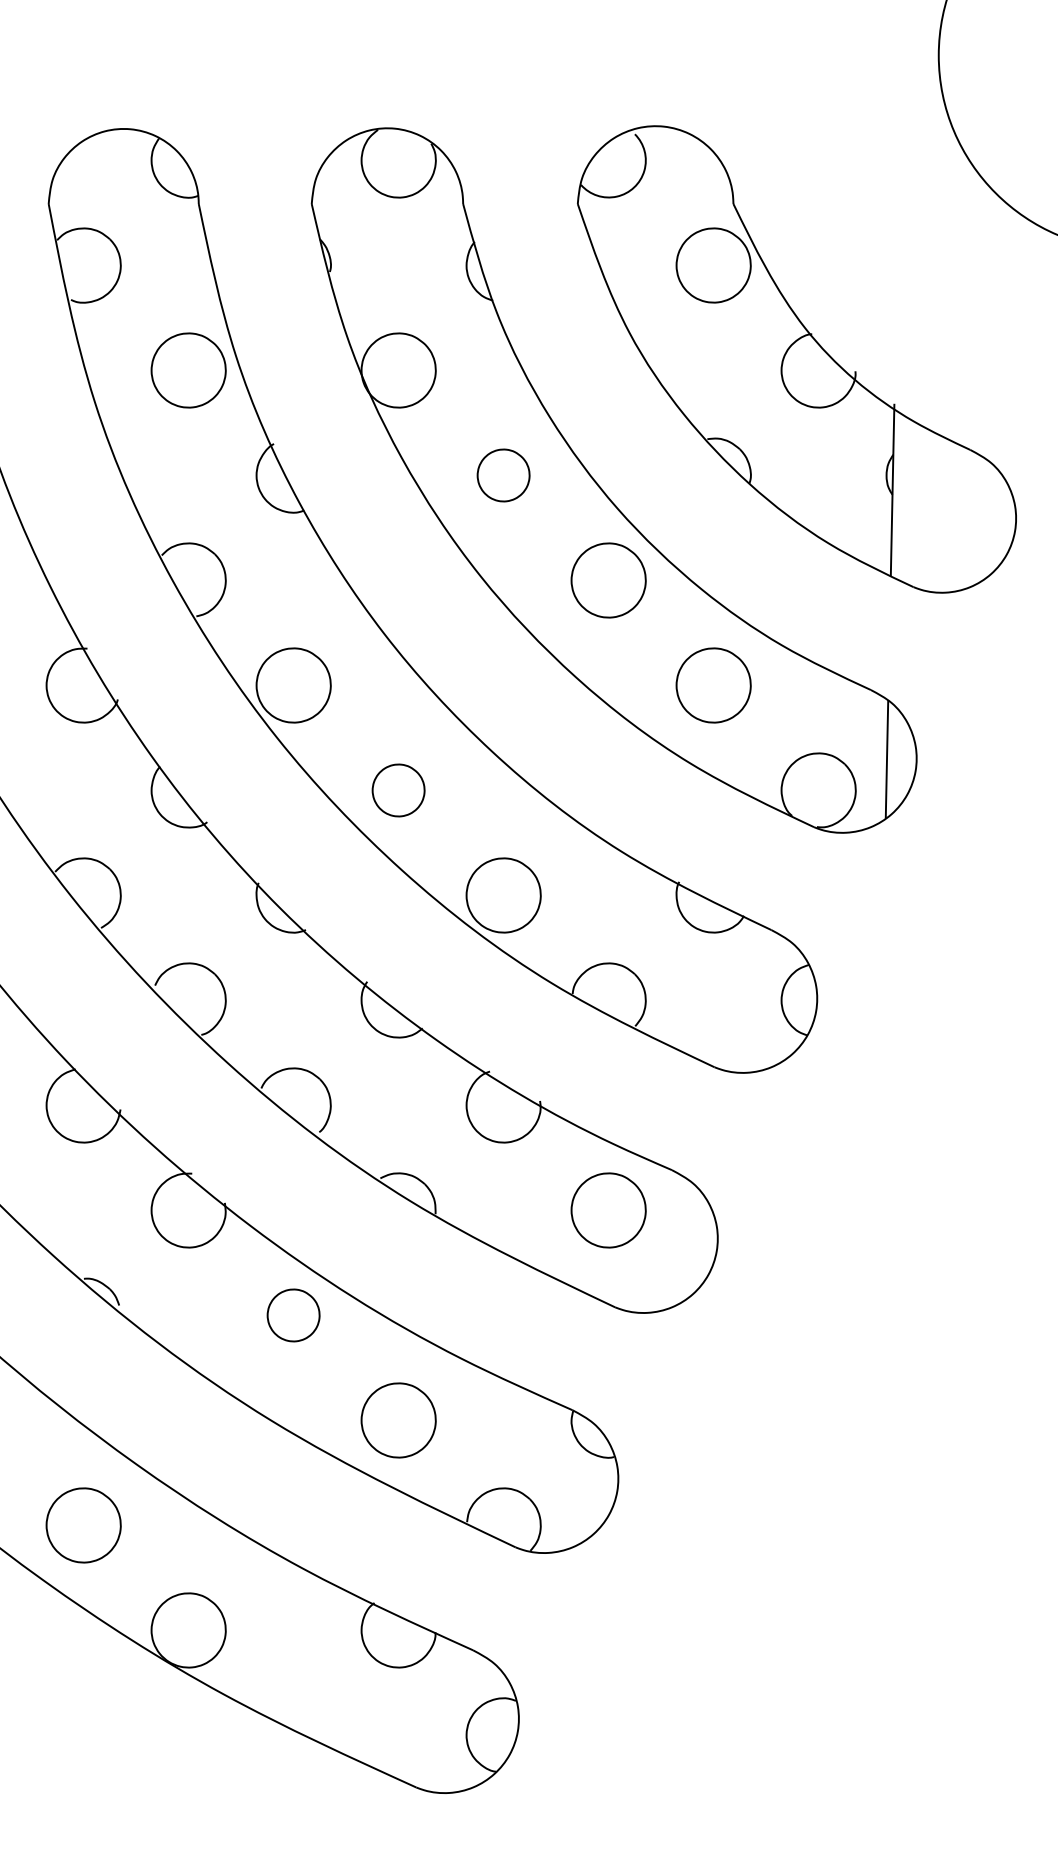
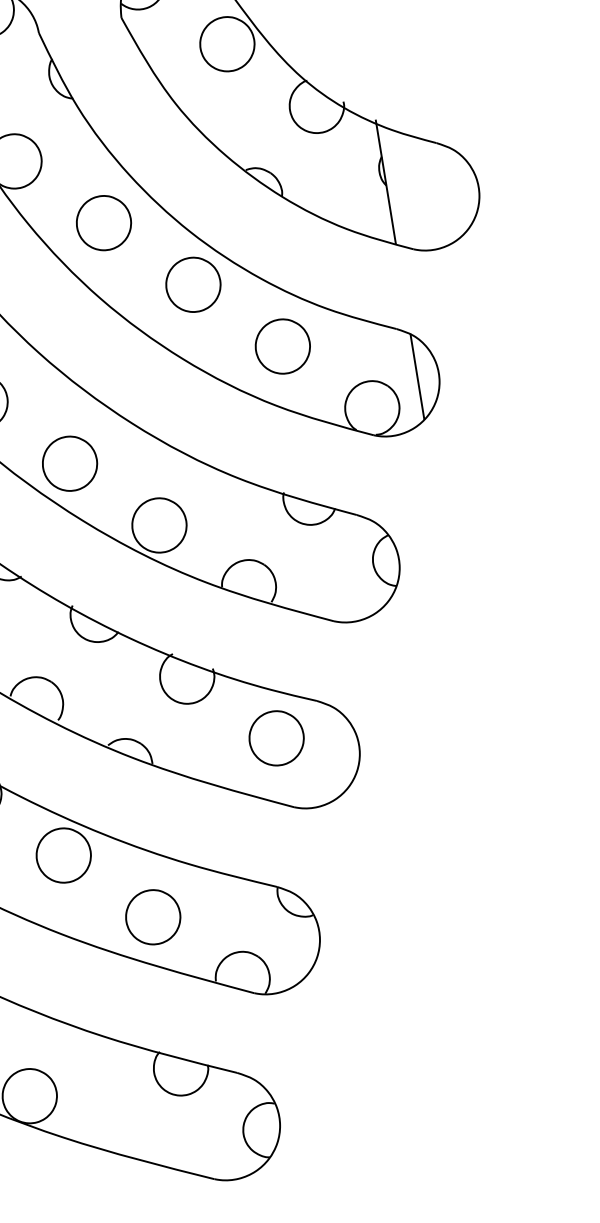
part: (503, 475) -> (103, 223), size x1.43
part: (398, 790) -> (69, 463), size x1.43
part: (293, 1315) -> (63, 855), size x1.43

